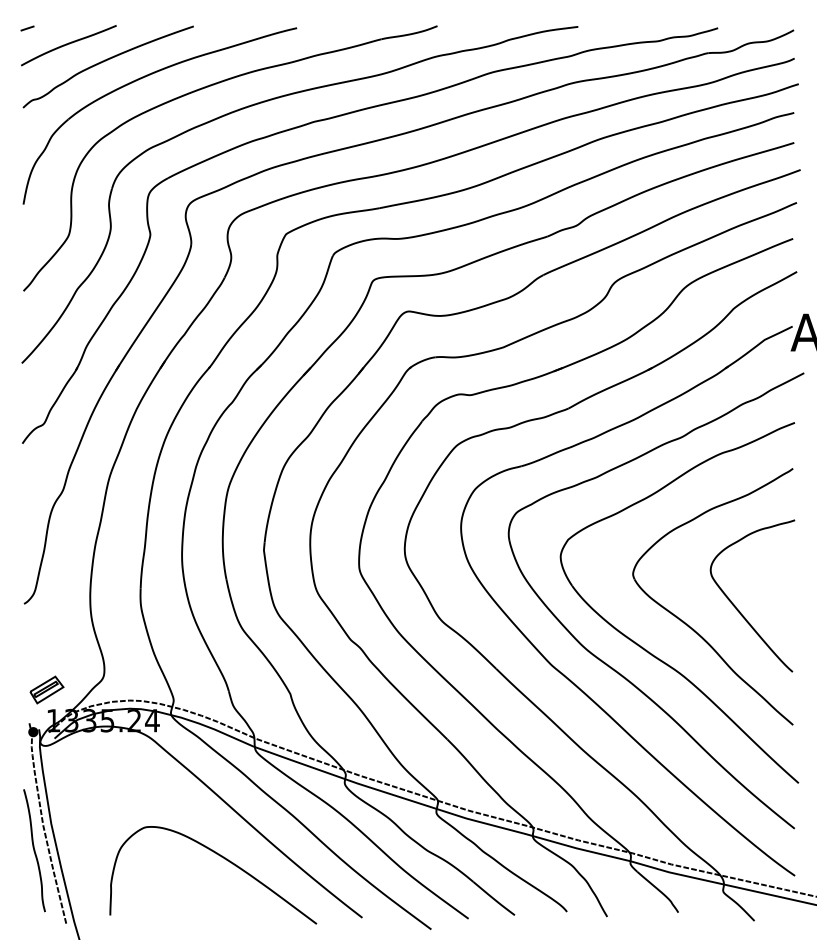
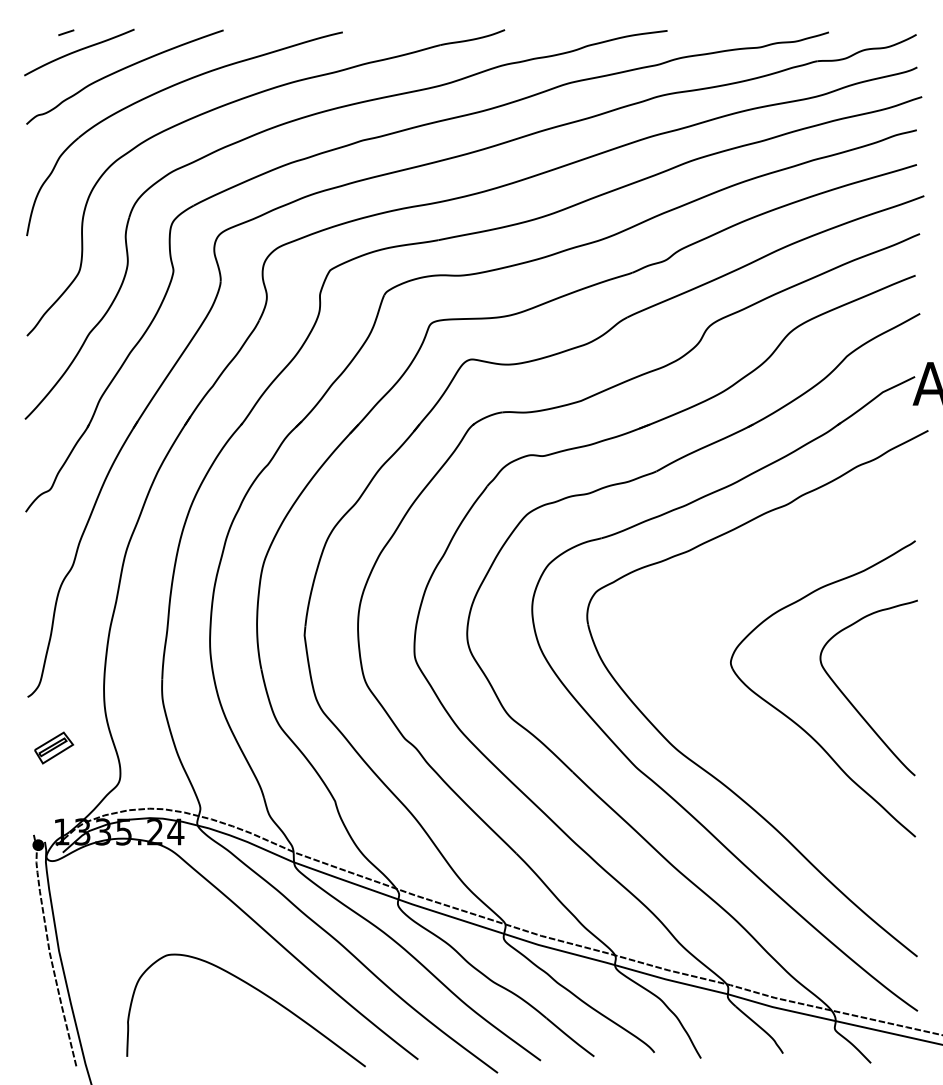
line: (27, 28) -> (66, 32), moved
part: (646, 649) -> (746, 749), removed
part: (46, 689) -> (53, 747), moved
curve: (34, 850) -> (39, 981), removed

